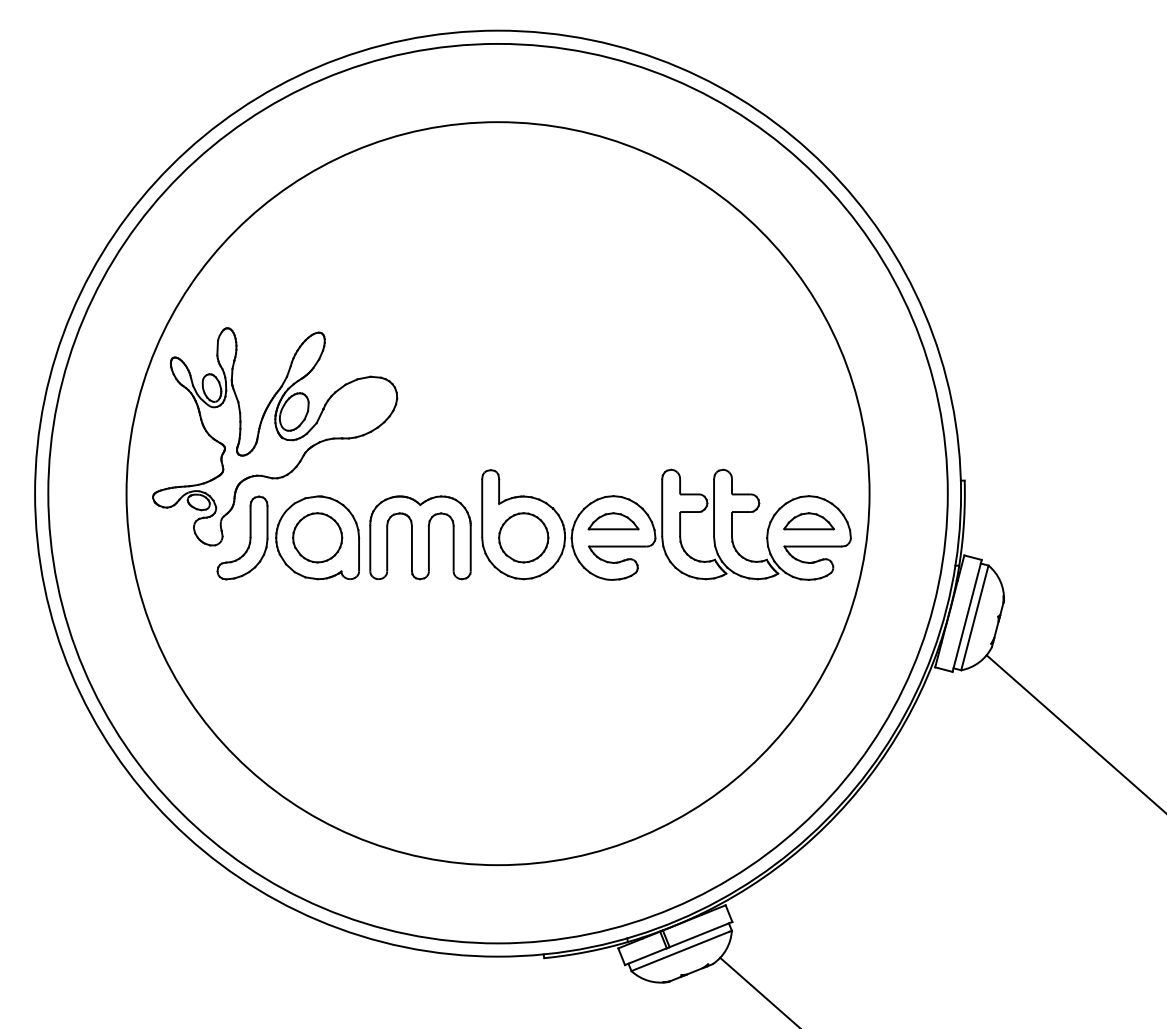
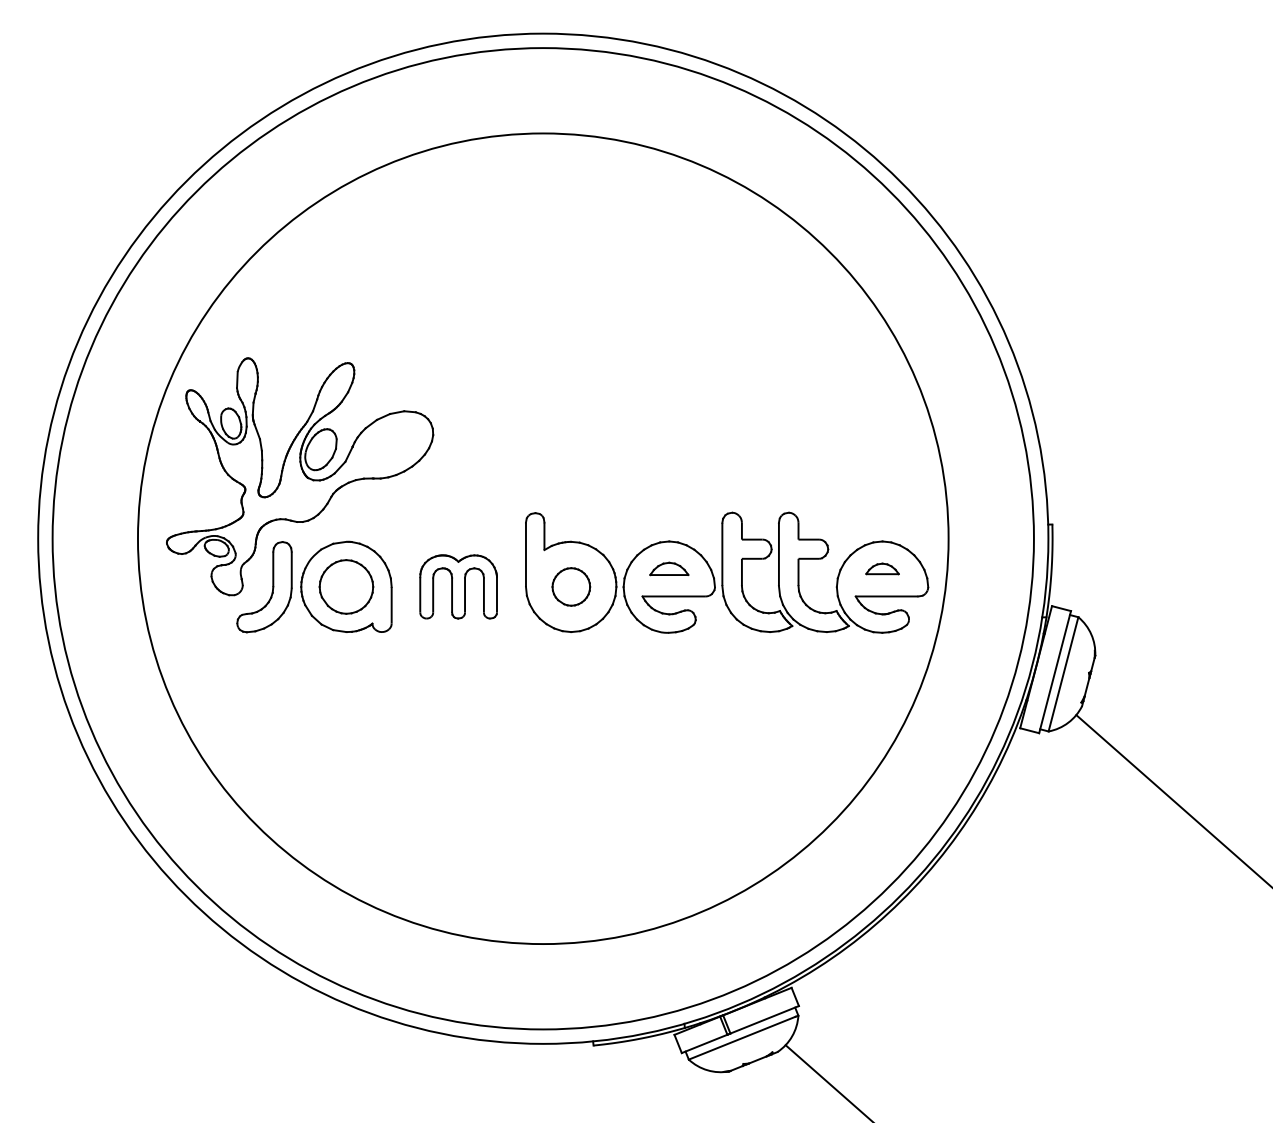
part: (613, 520) -> (669, 568), size x0.7
part: (808, 520) -> (882, 568), size x0.6
part: (420, 537) -> (458, 586), size x0.7
part: (523, 537) -> (571, 586), size x0.7

